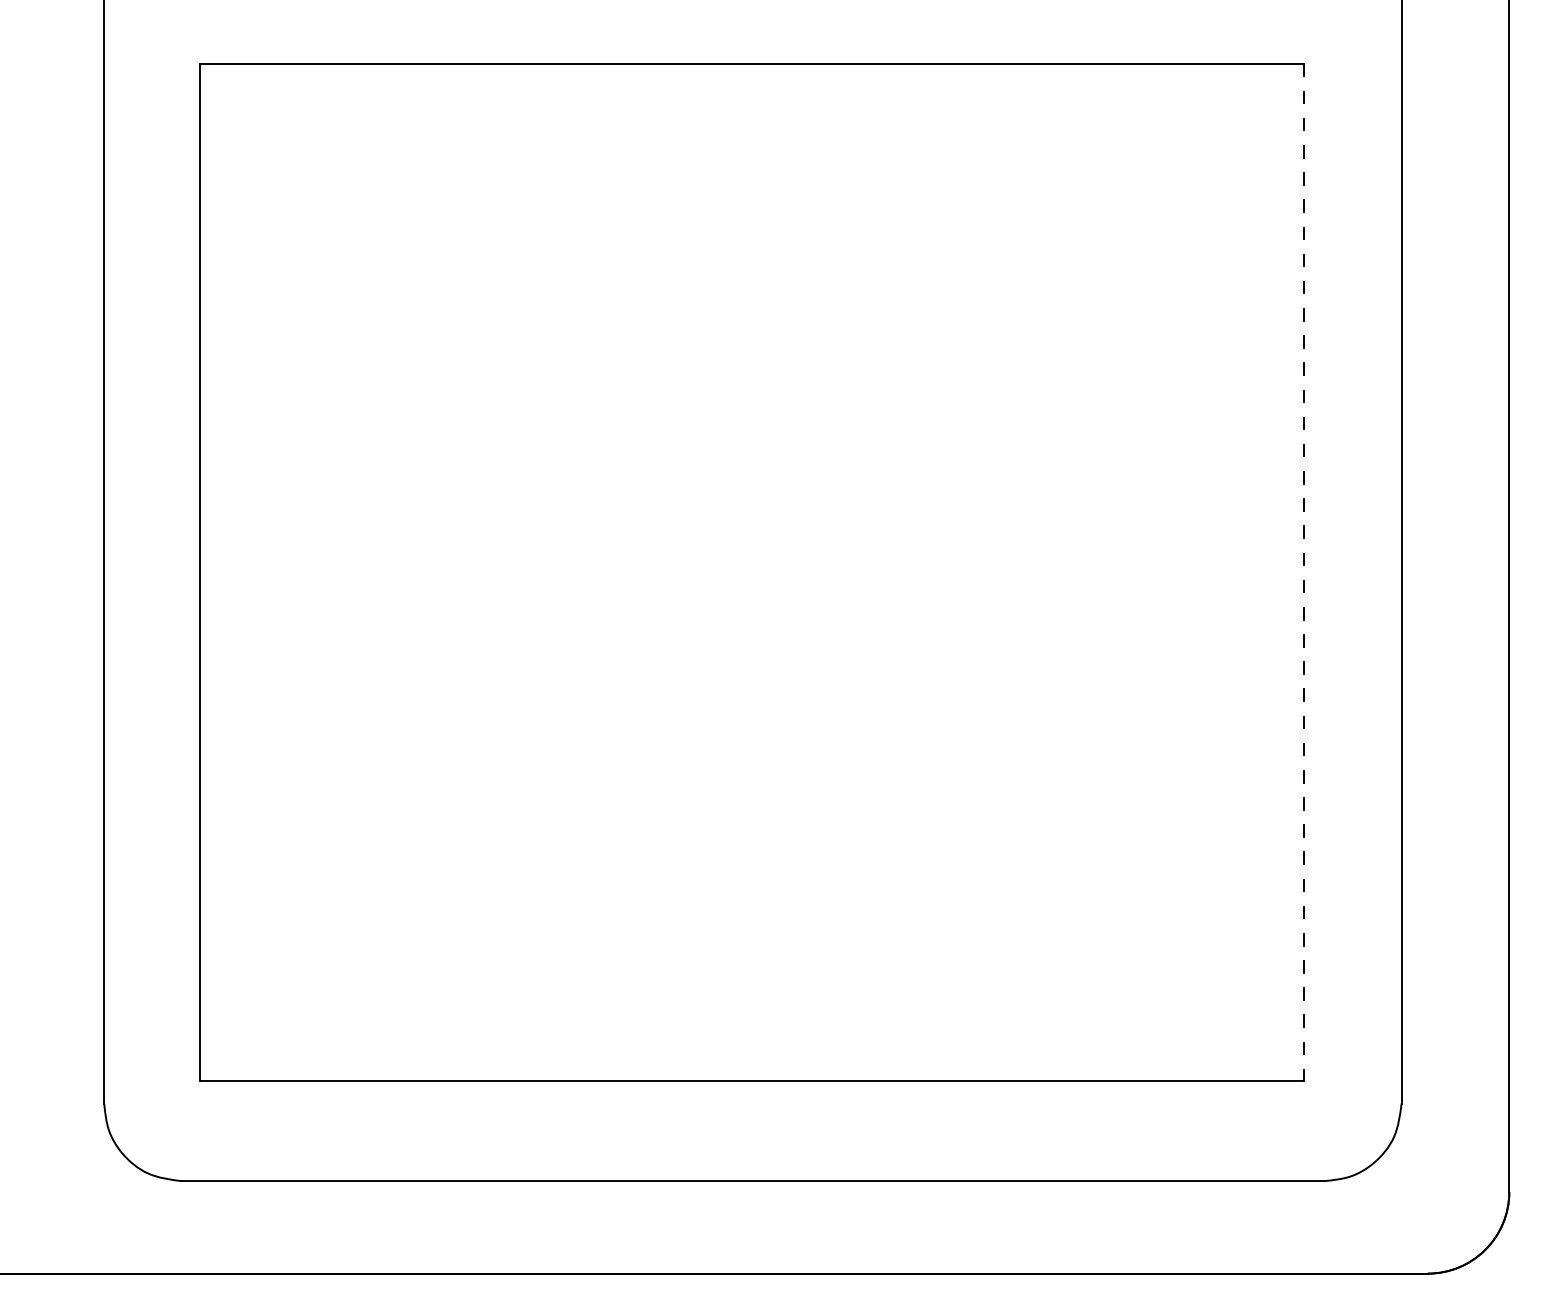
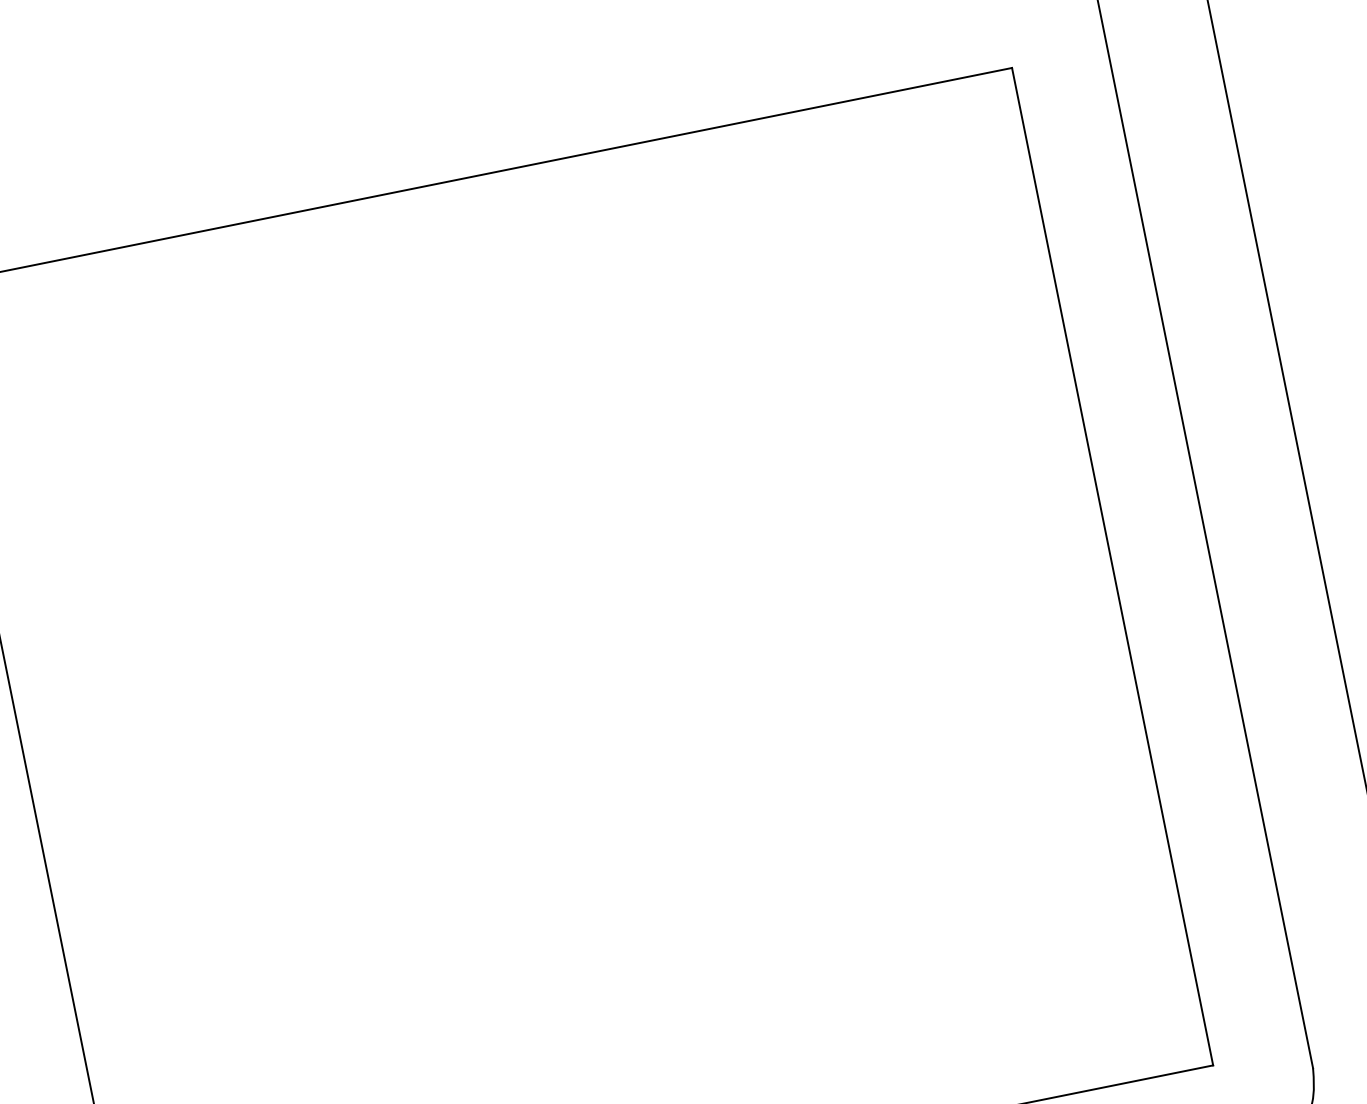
line: (1304, 572) -> (1112, 566), dashed -> solid

